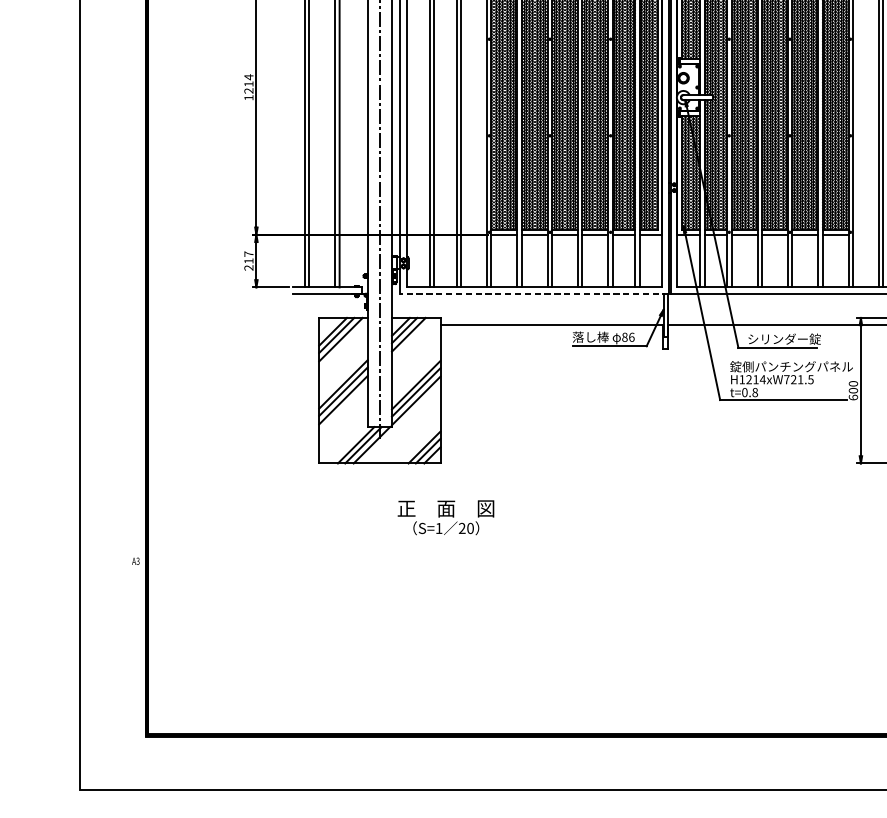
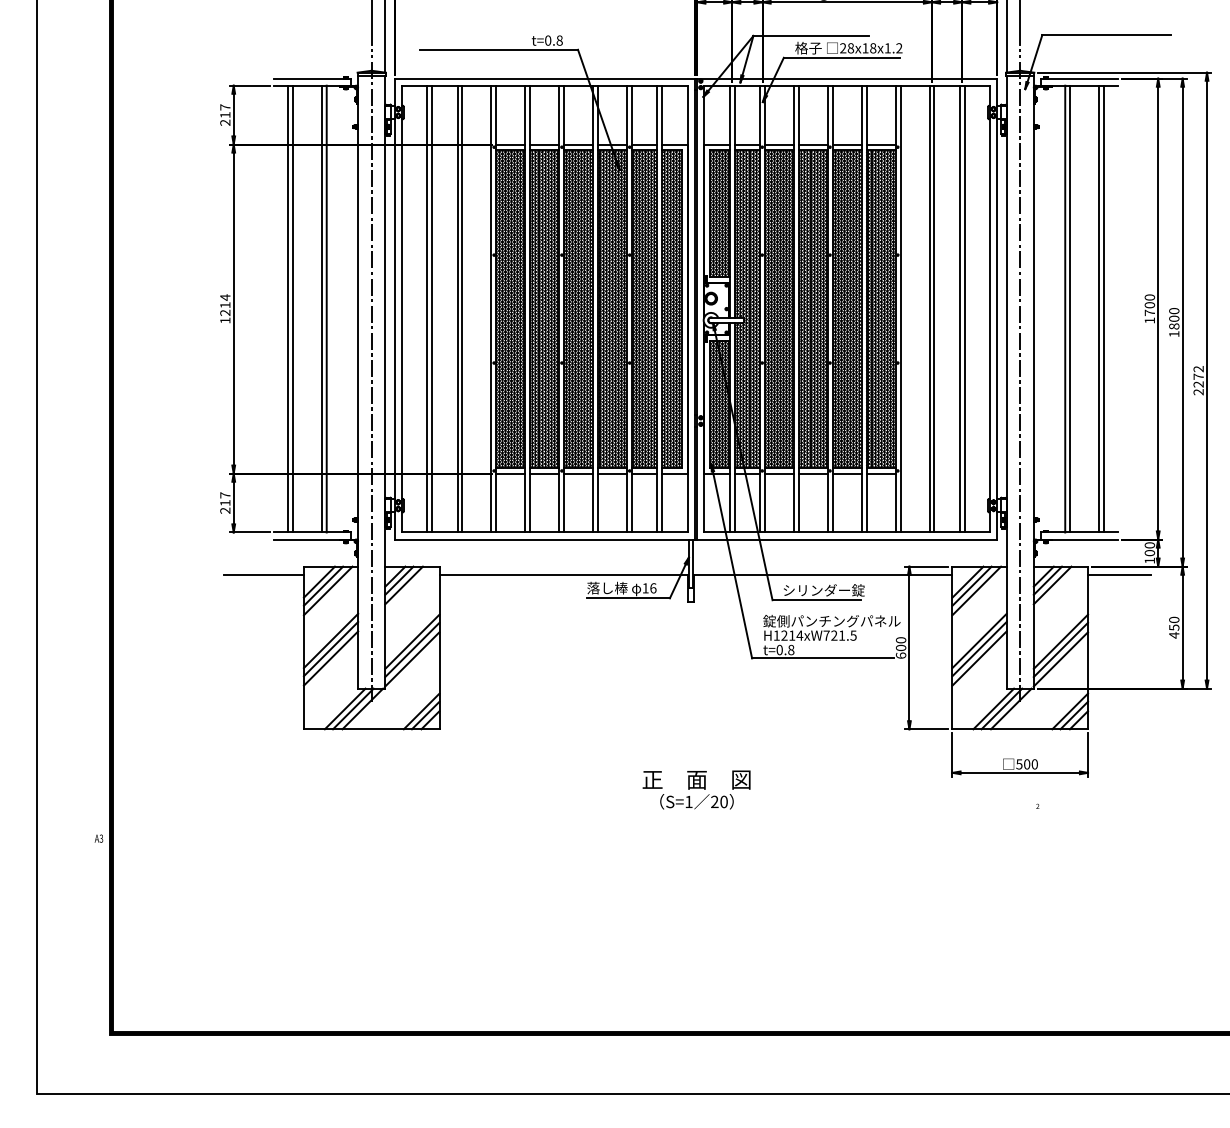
line: (534, 293) -> (544, 539), dashed -> solid
line: (283, 324) -> (263, 574), added
text: (624, 337) -> (645, 588), 86 -> 16
text: (445, 517) -> (696, 789), moved

